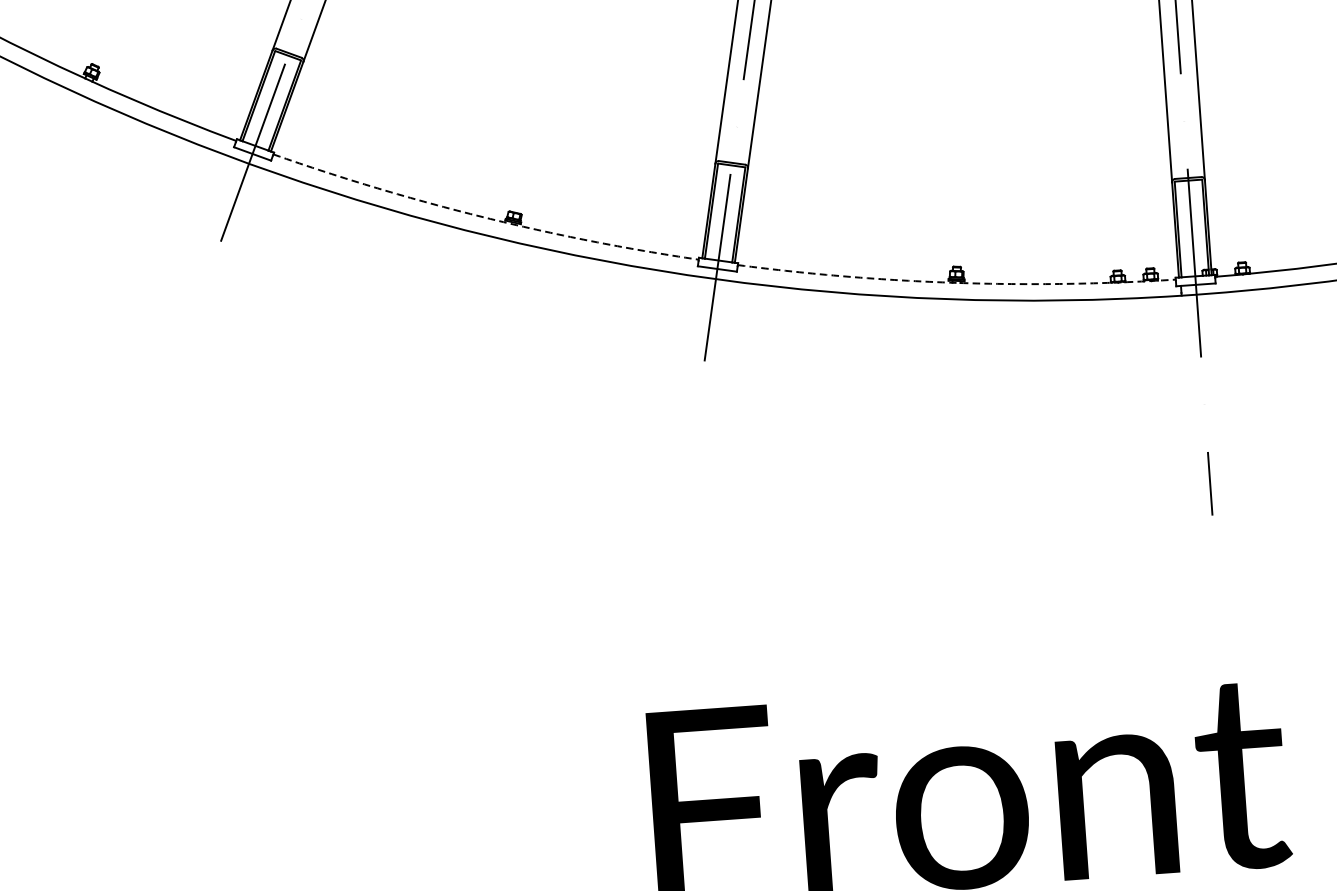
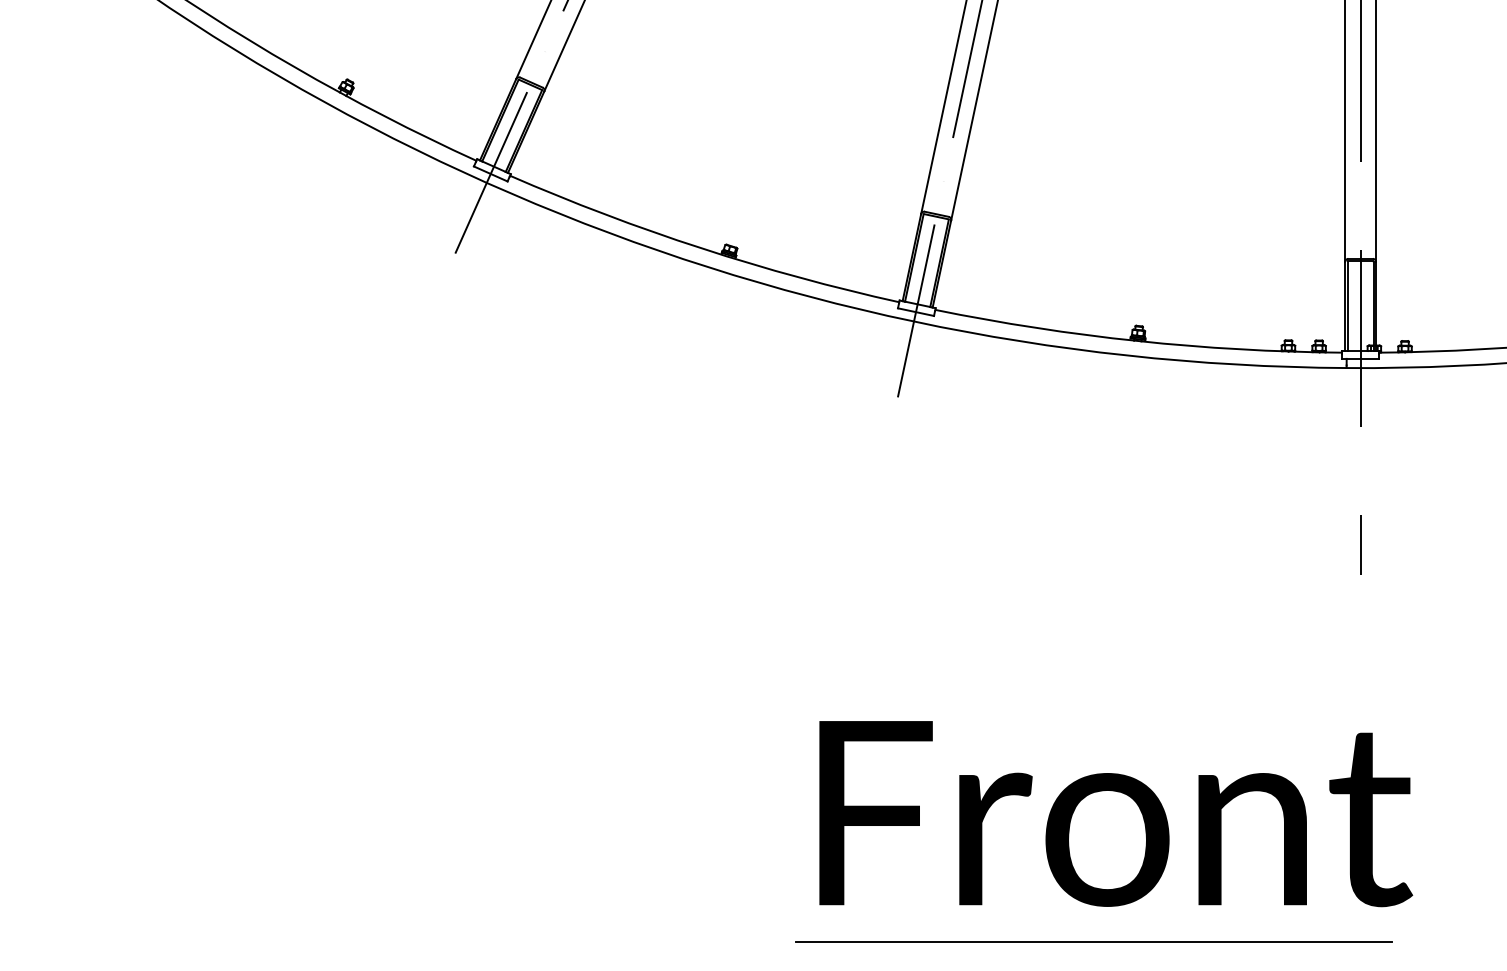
arc: (483, 217) -> (701, 248), dashed -> solid
arc: (956, 283) -> (1137, 341), dashed -> solid

